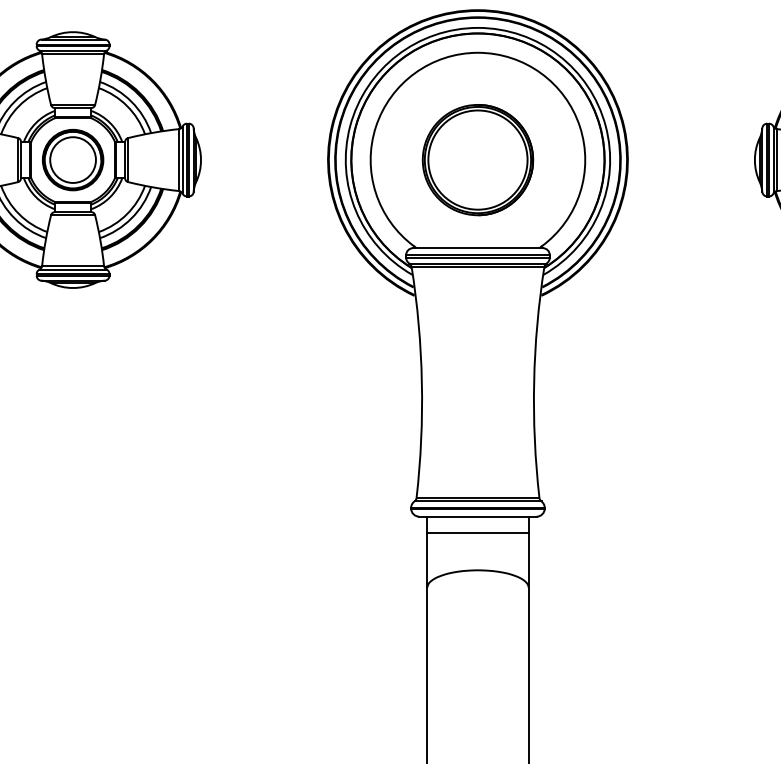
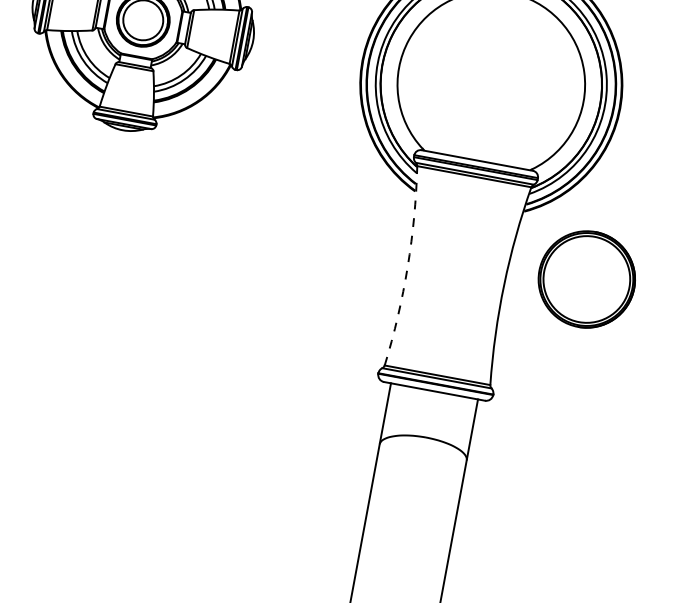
part: (477, 160) -> (586, 279), moved
arc: (421, 382) -> (407, 267), solid -> dashed
line: (477, 532) -> (431, 404), removed

